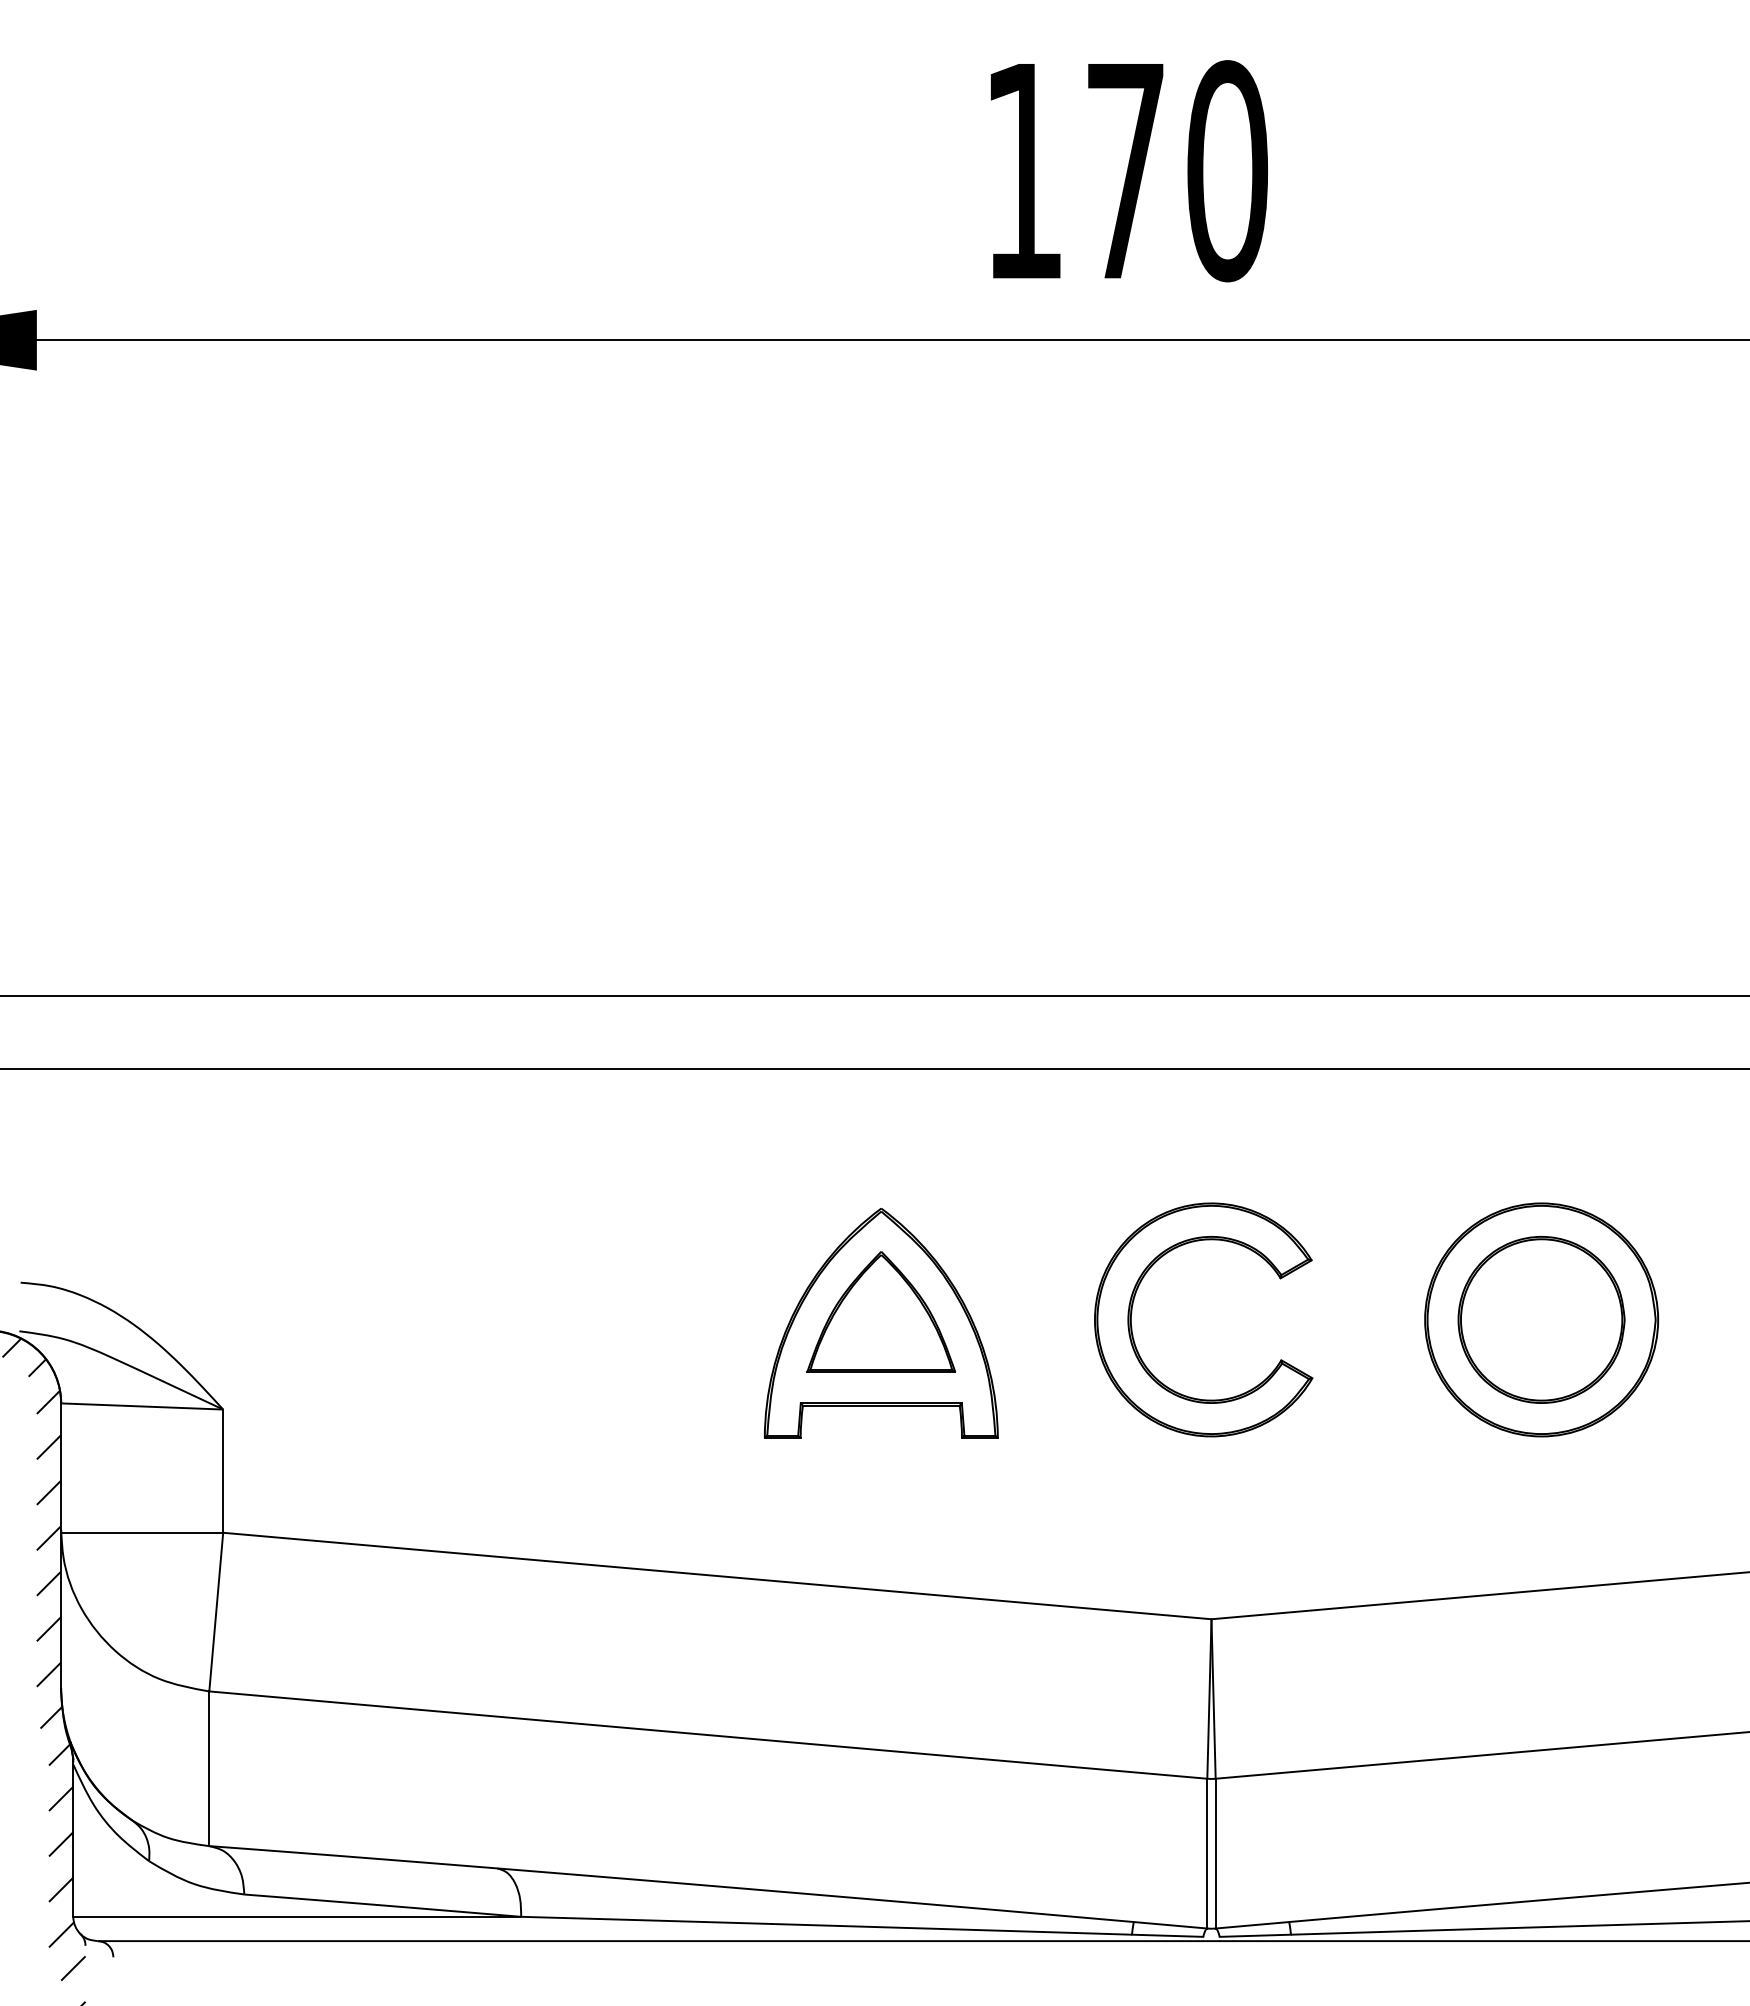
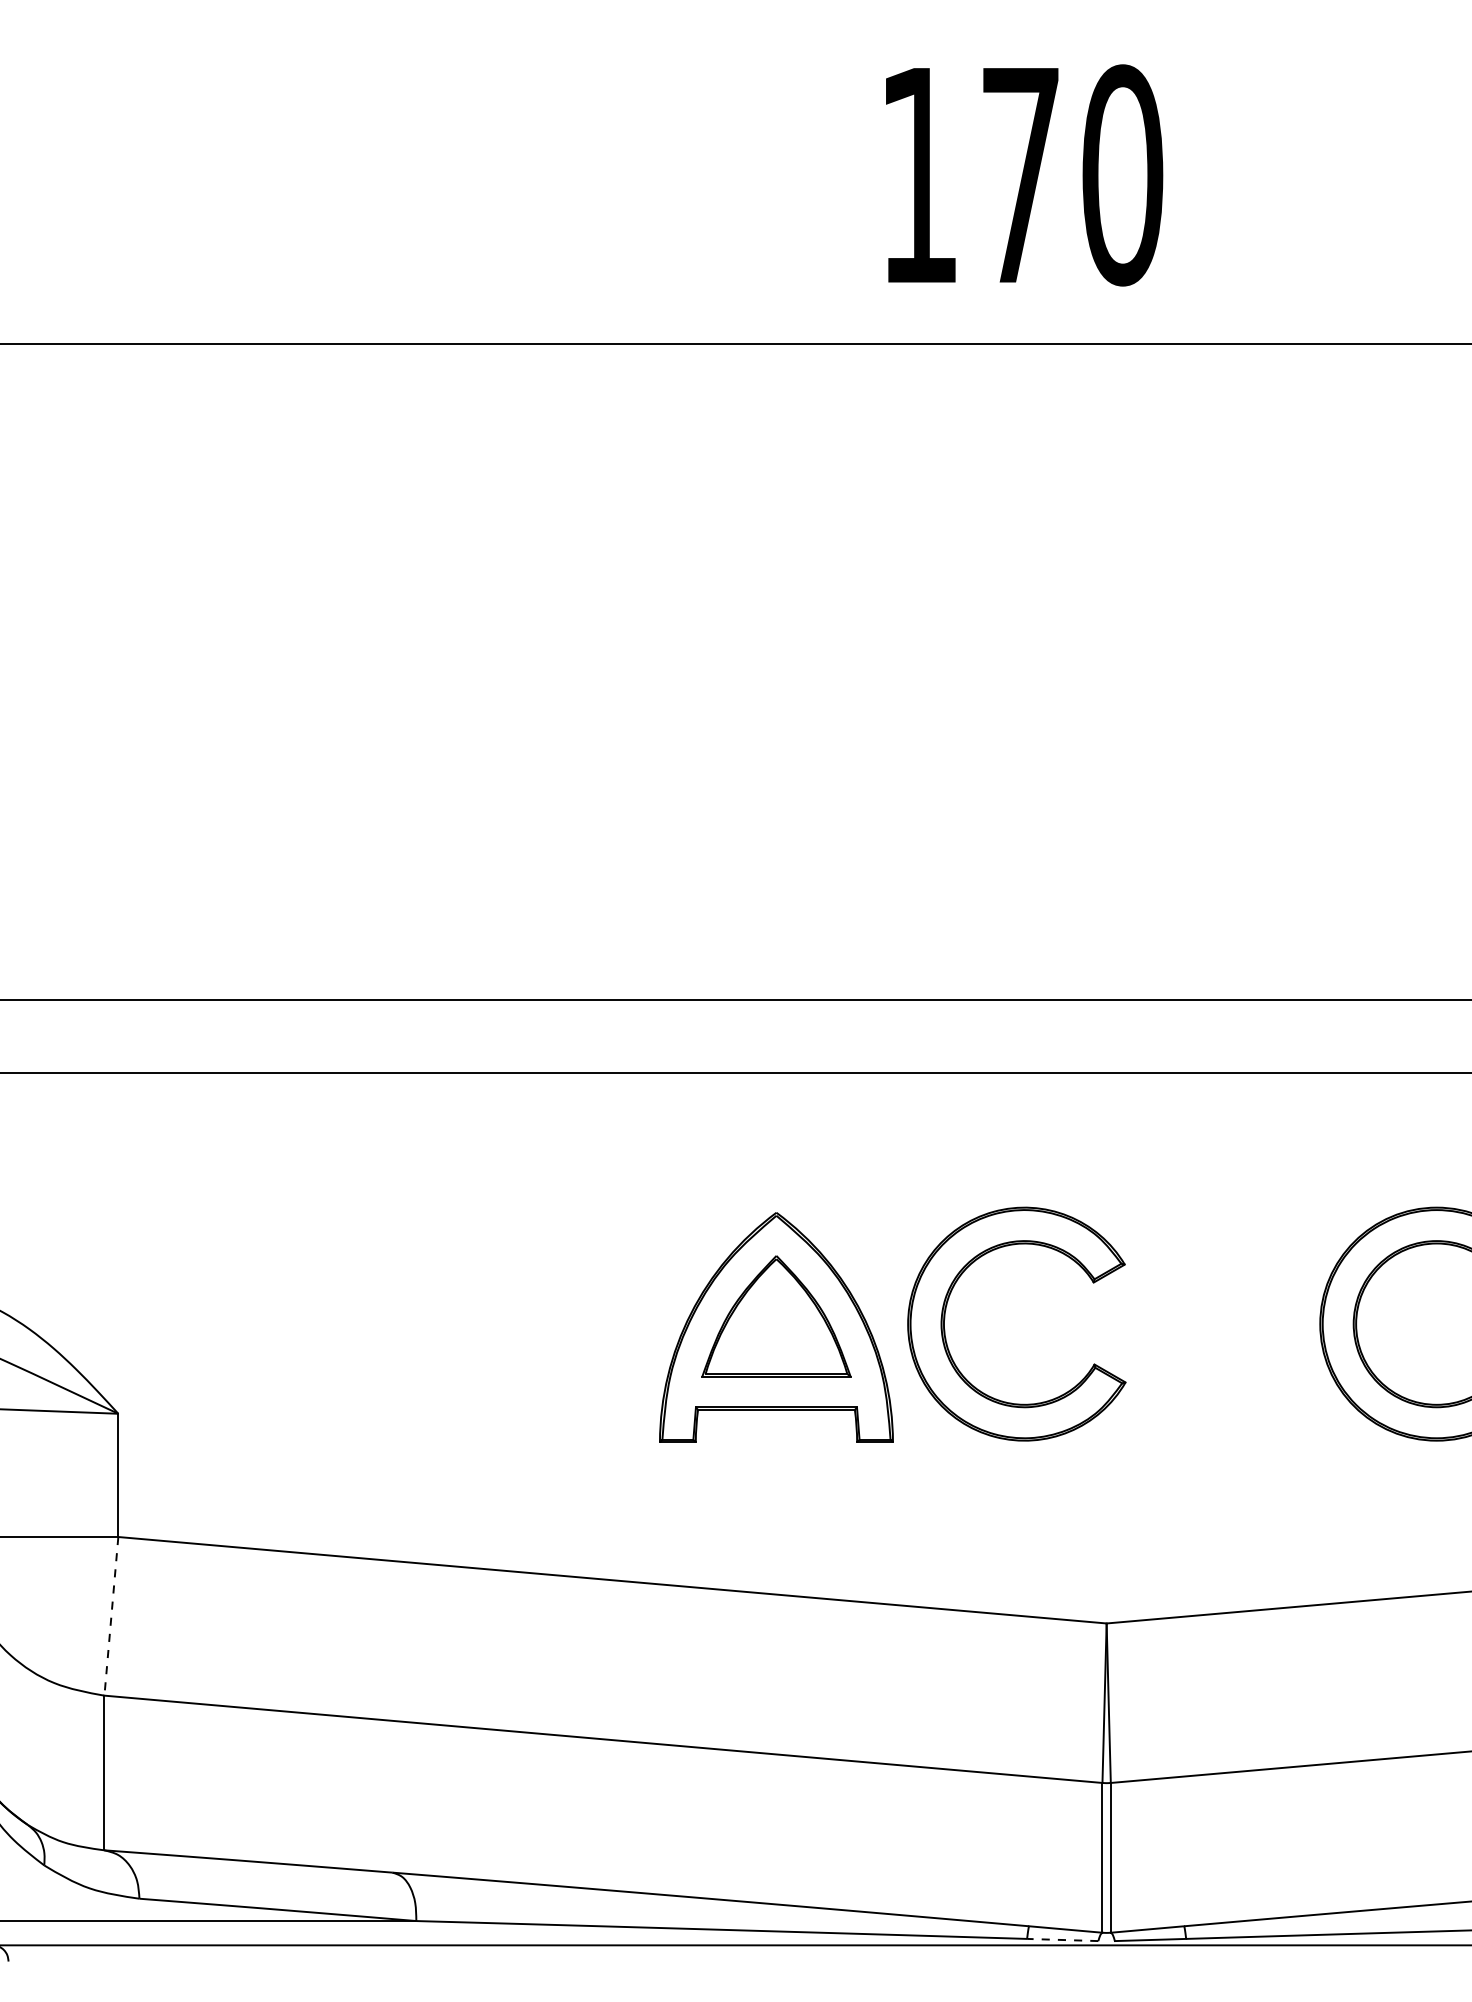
part: (1132, 1312) -> (945, 1316), moved
line: (216, 1612) -> (111, 1616), solid -> dashed
line: (1167, 1935) -> (1062, 1939), solid -> dashed

